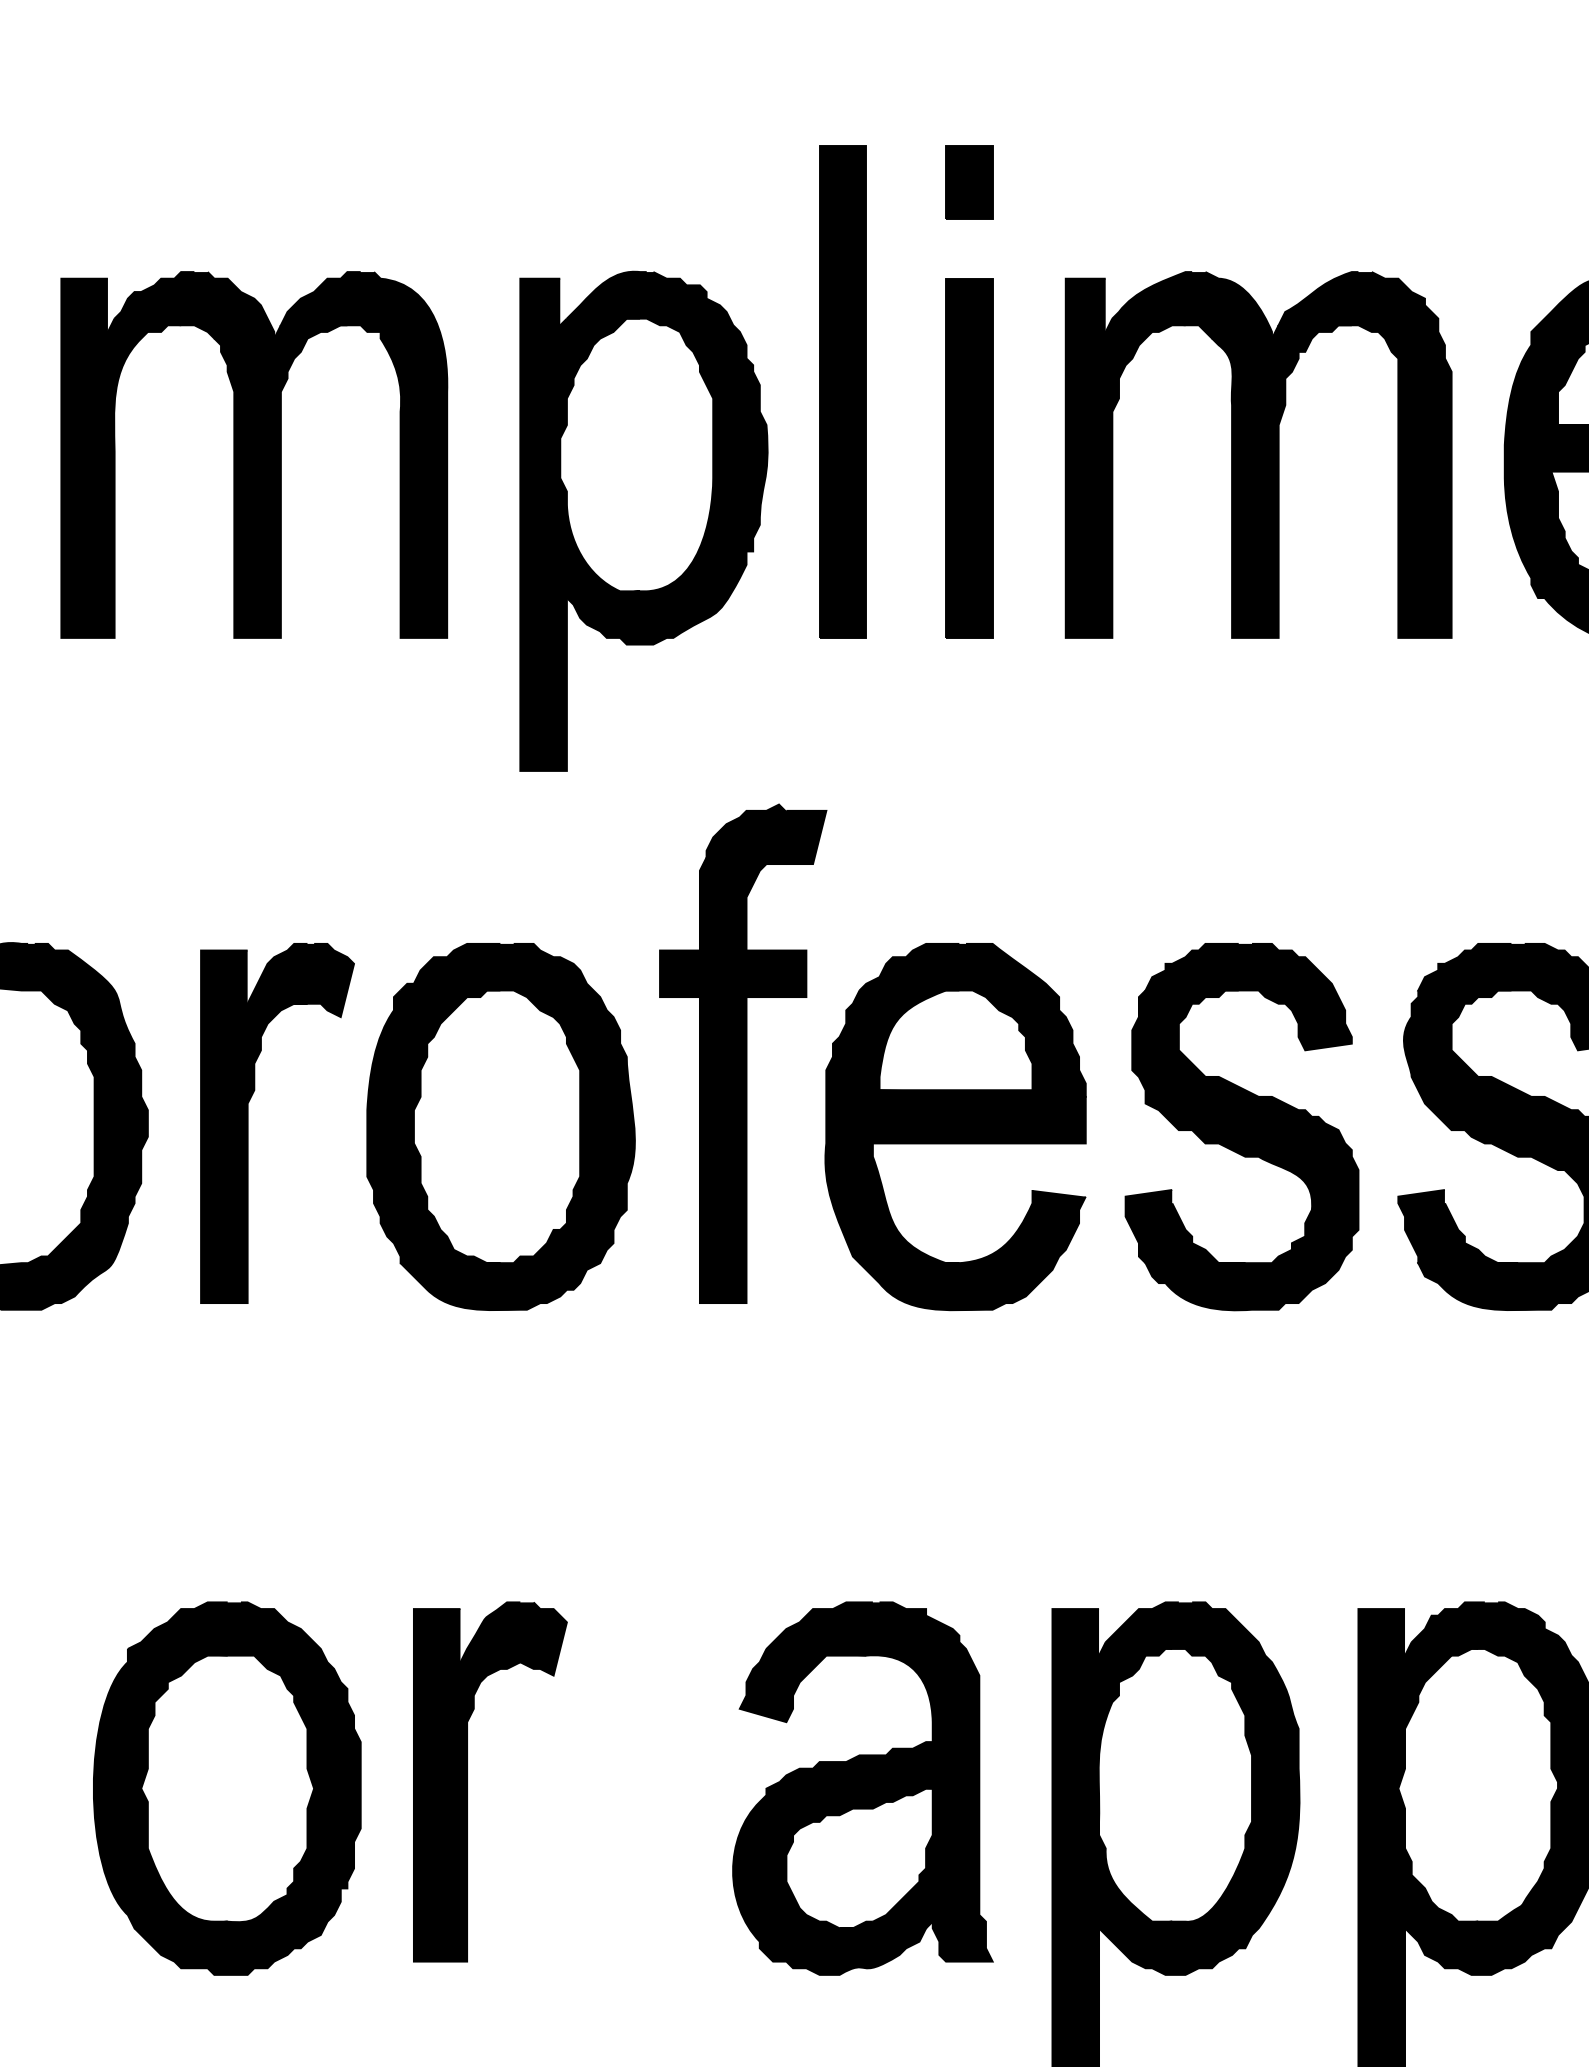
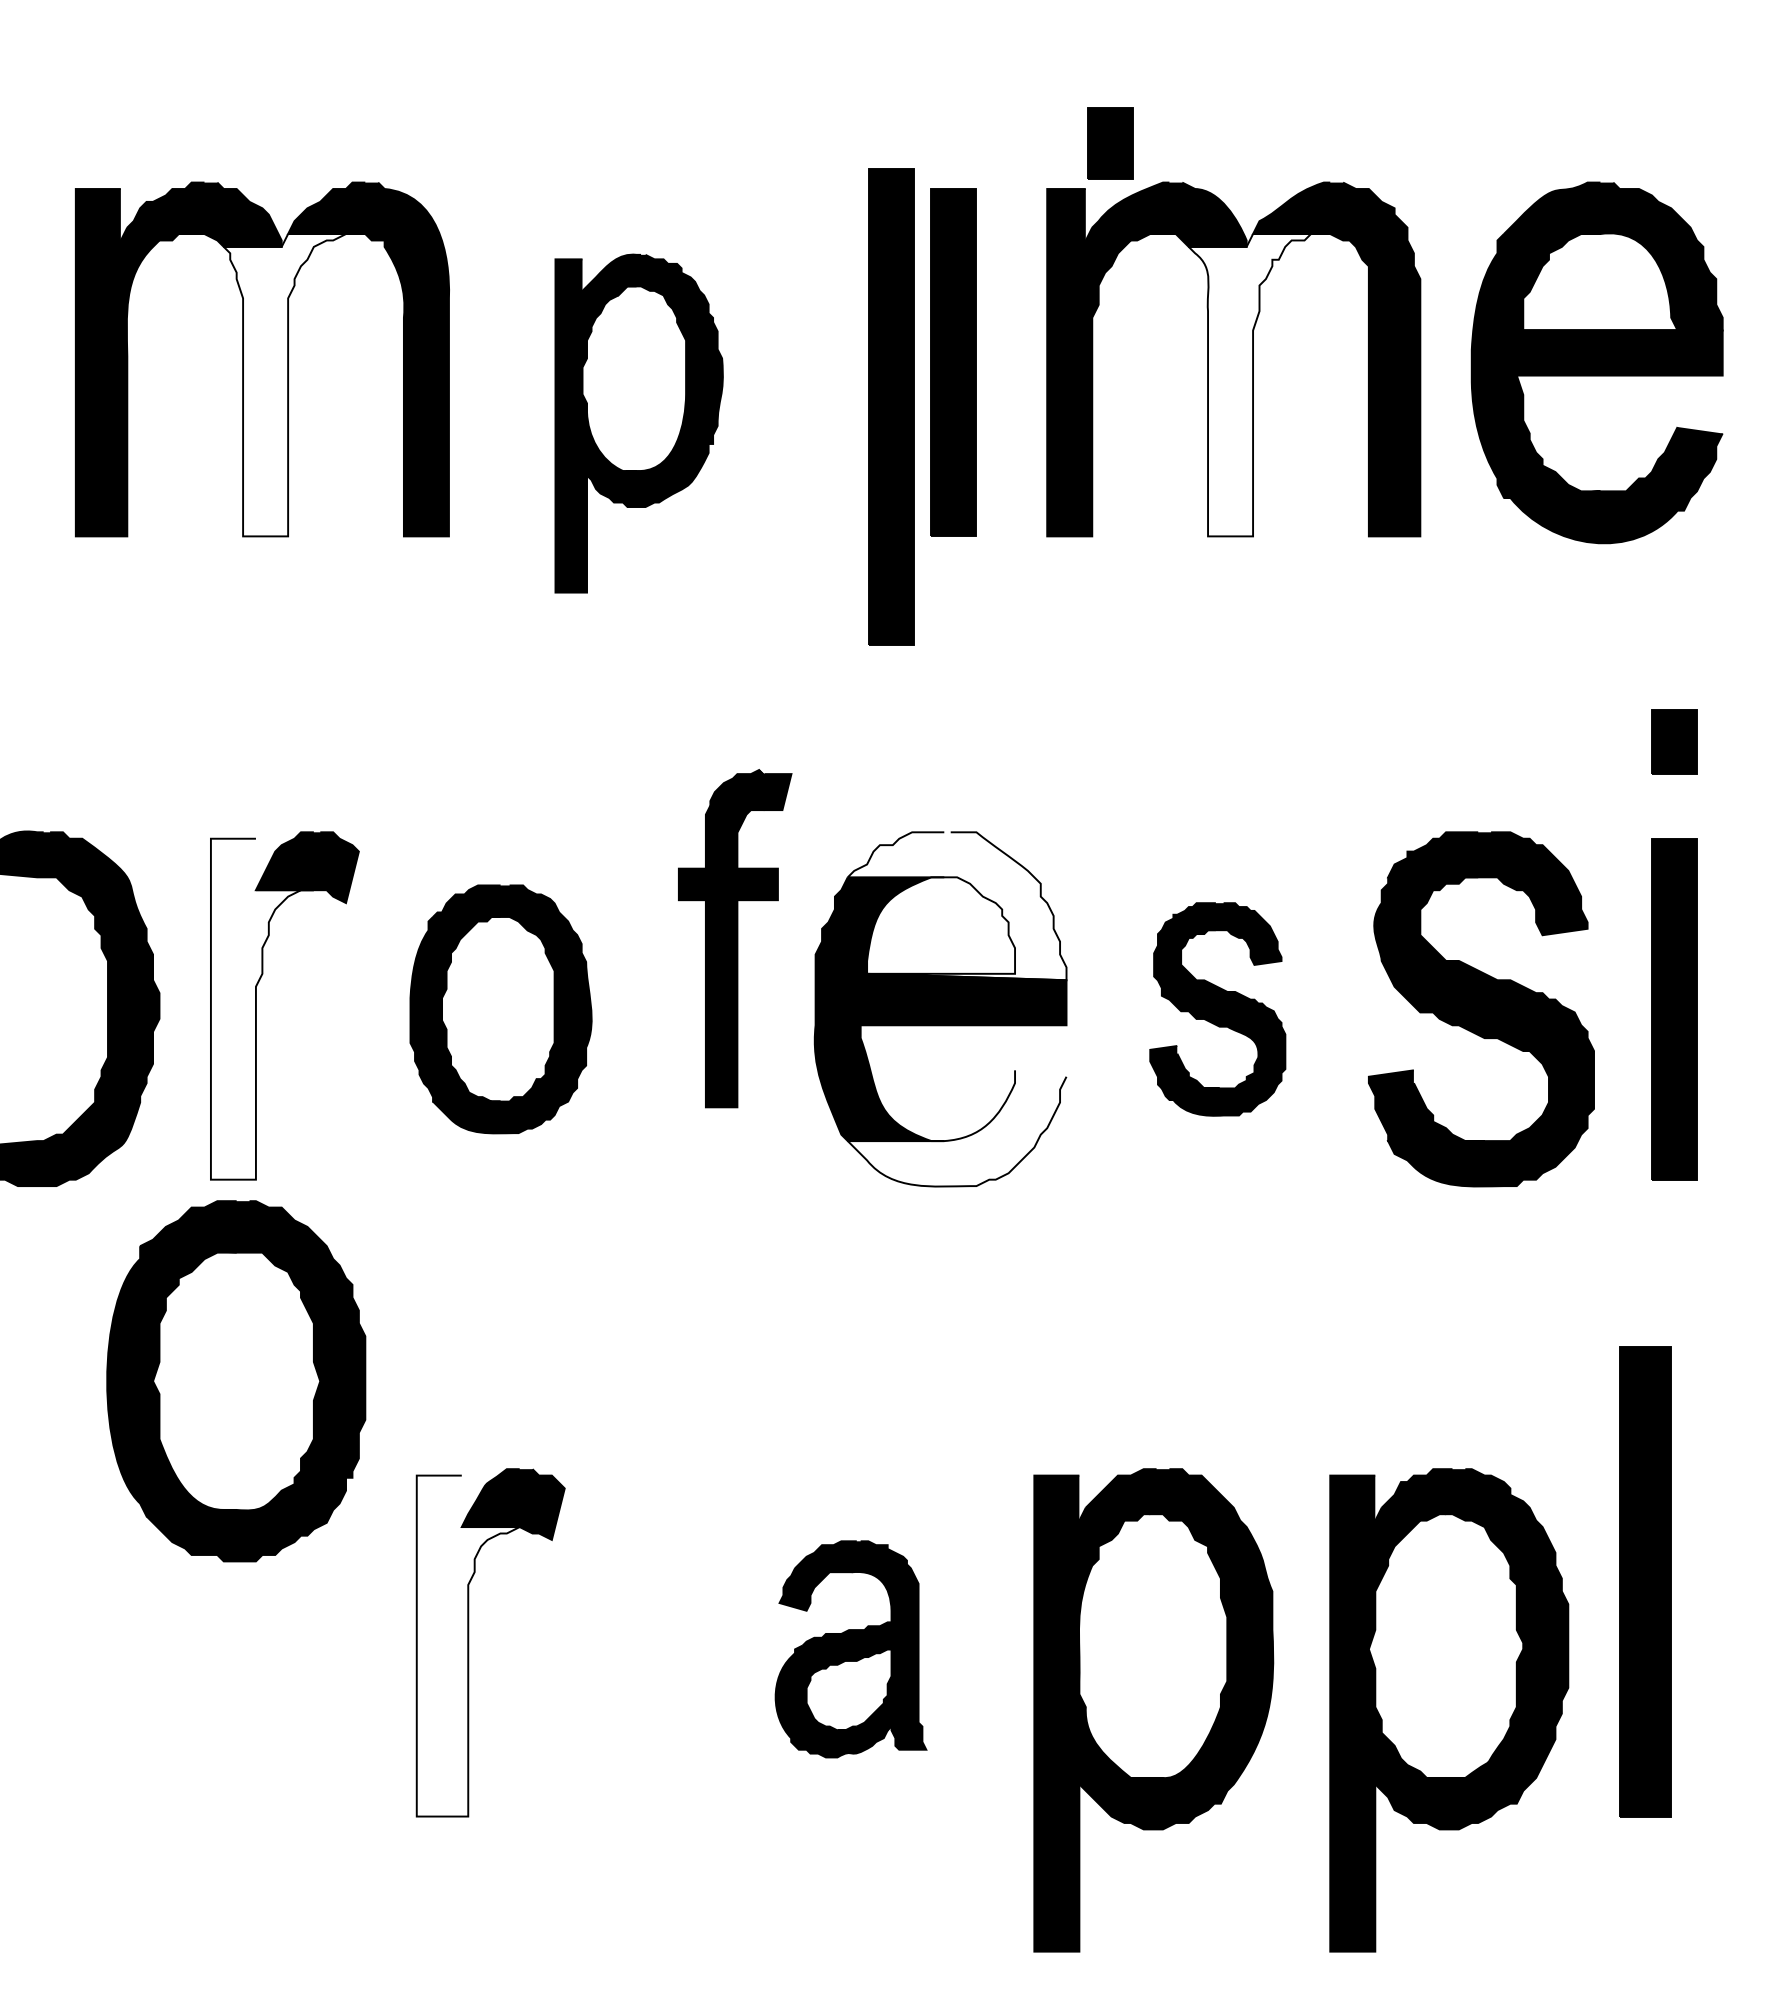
part: (968, 182) -> (1110, 143), moved
part: (842, 390) -> (891, 406), moved
fill: (280, 481) -> (287, 385), removed
fill: (1281, 481) -> (1255, 385), removed
part: (643, 521) -> (638, 423), size x0.7
fill: (971, 1020) -> (956, 906), removed
part: (742, 1053) -> (734, 938), size x0.7
fill: (253, 1126) -> (261, 1008), removed
part: (500, 1127) -> (500, 1009), size x0.7
part: (1241, 1127) -> (1217, 1009), size x0.6
fill: (971, 1250) -> (956, 1128), removed
fill: (466, 1784) -> (467, 1645), removed
part: (227, 1788) -> (236, 1381), moved
part: (862, 1788) -> (850, 1649), size x0.6

